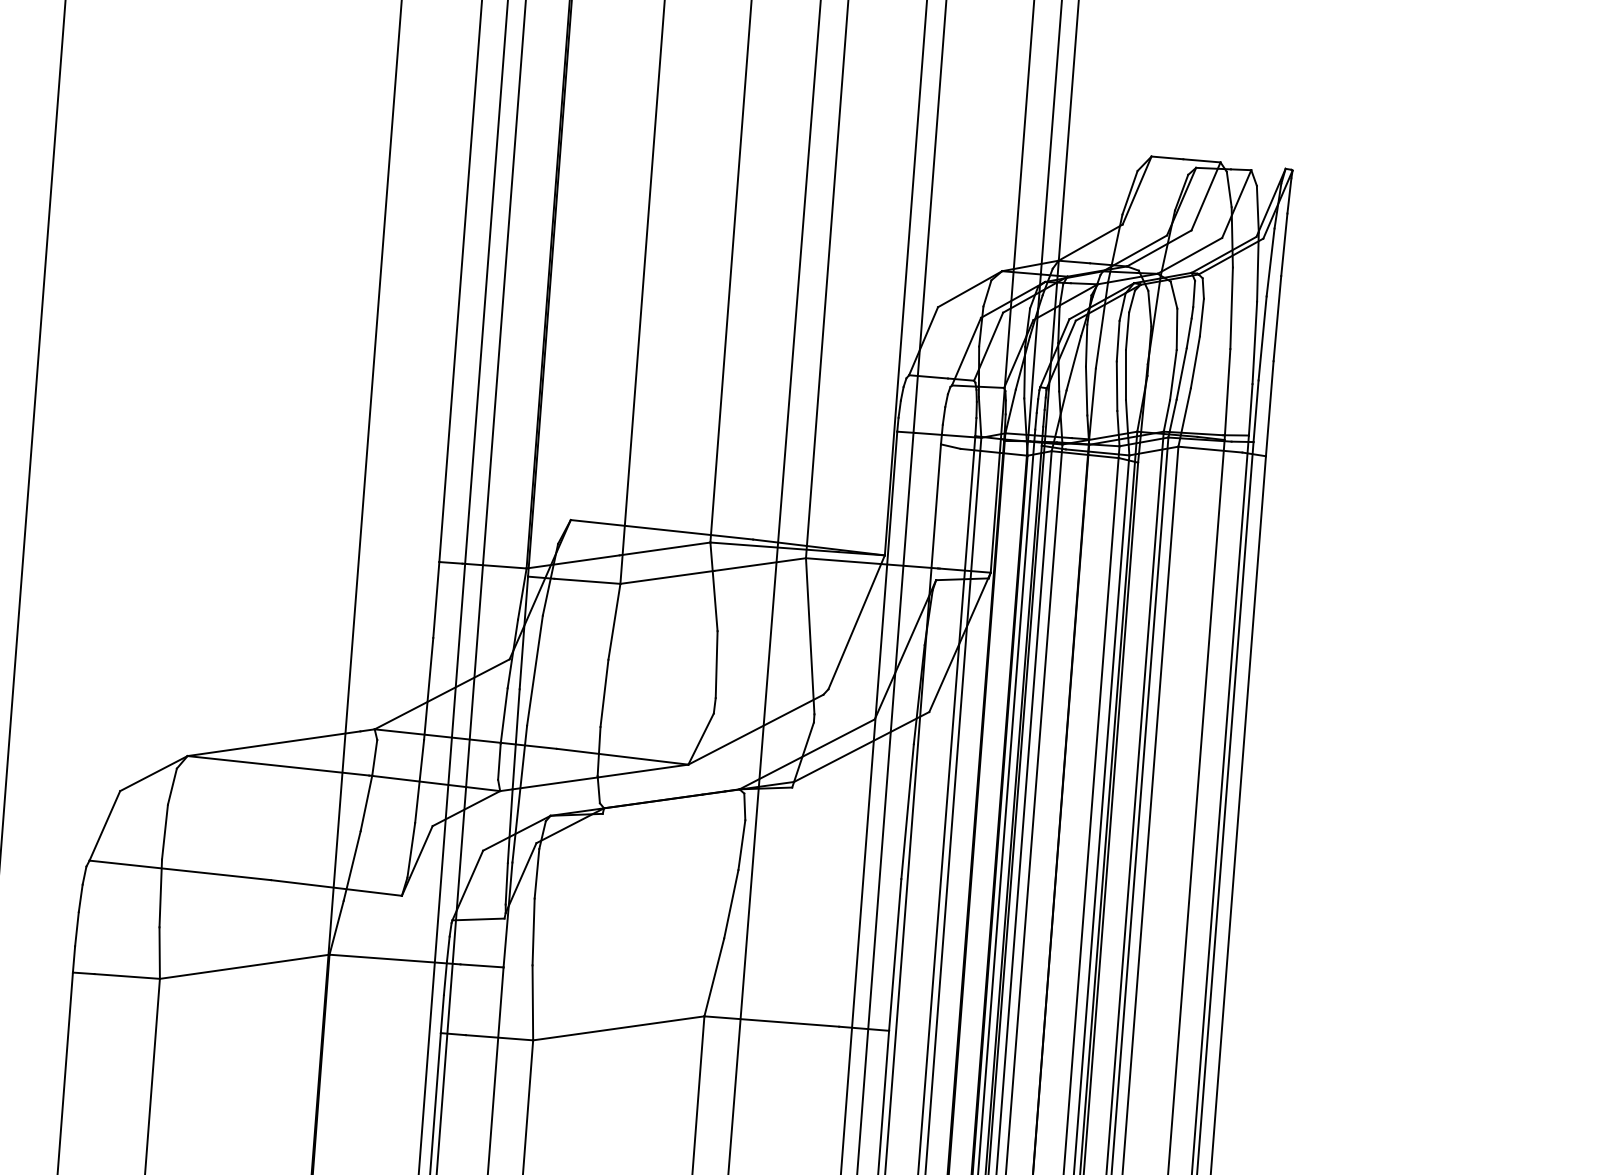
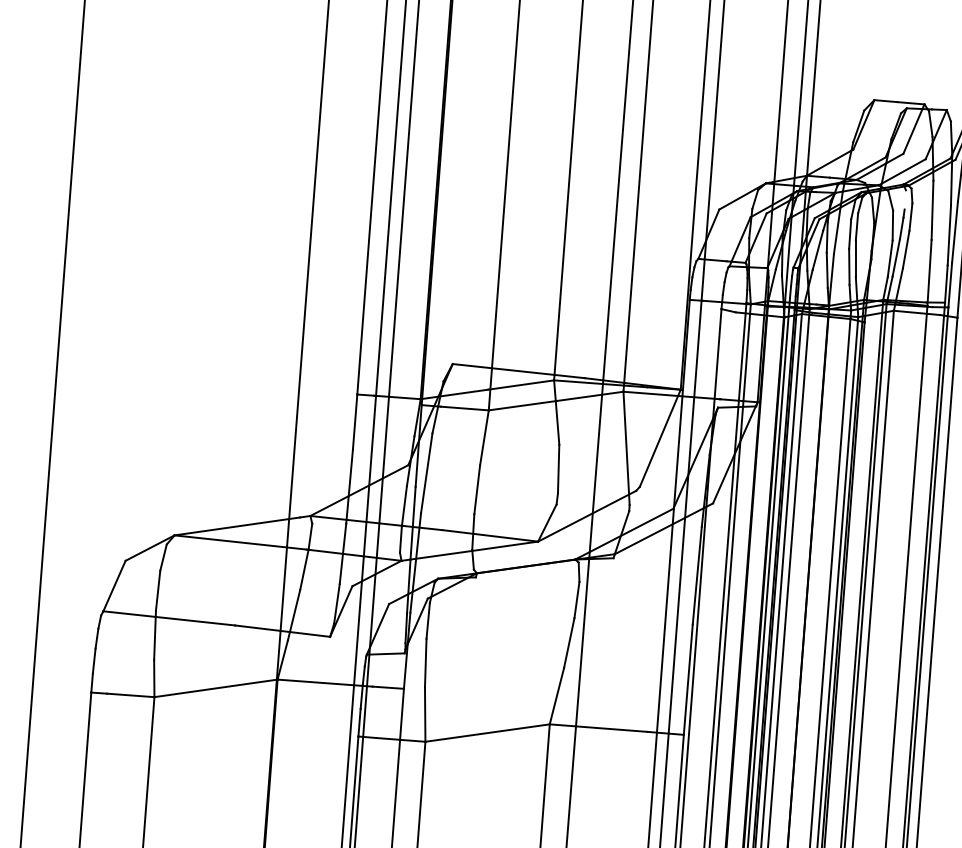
line: (1194, 293) -> (905, 199), removed

